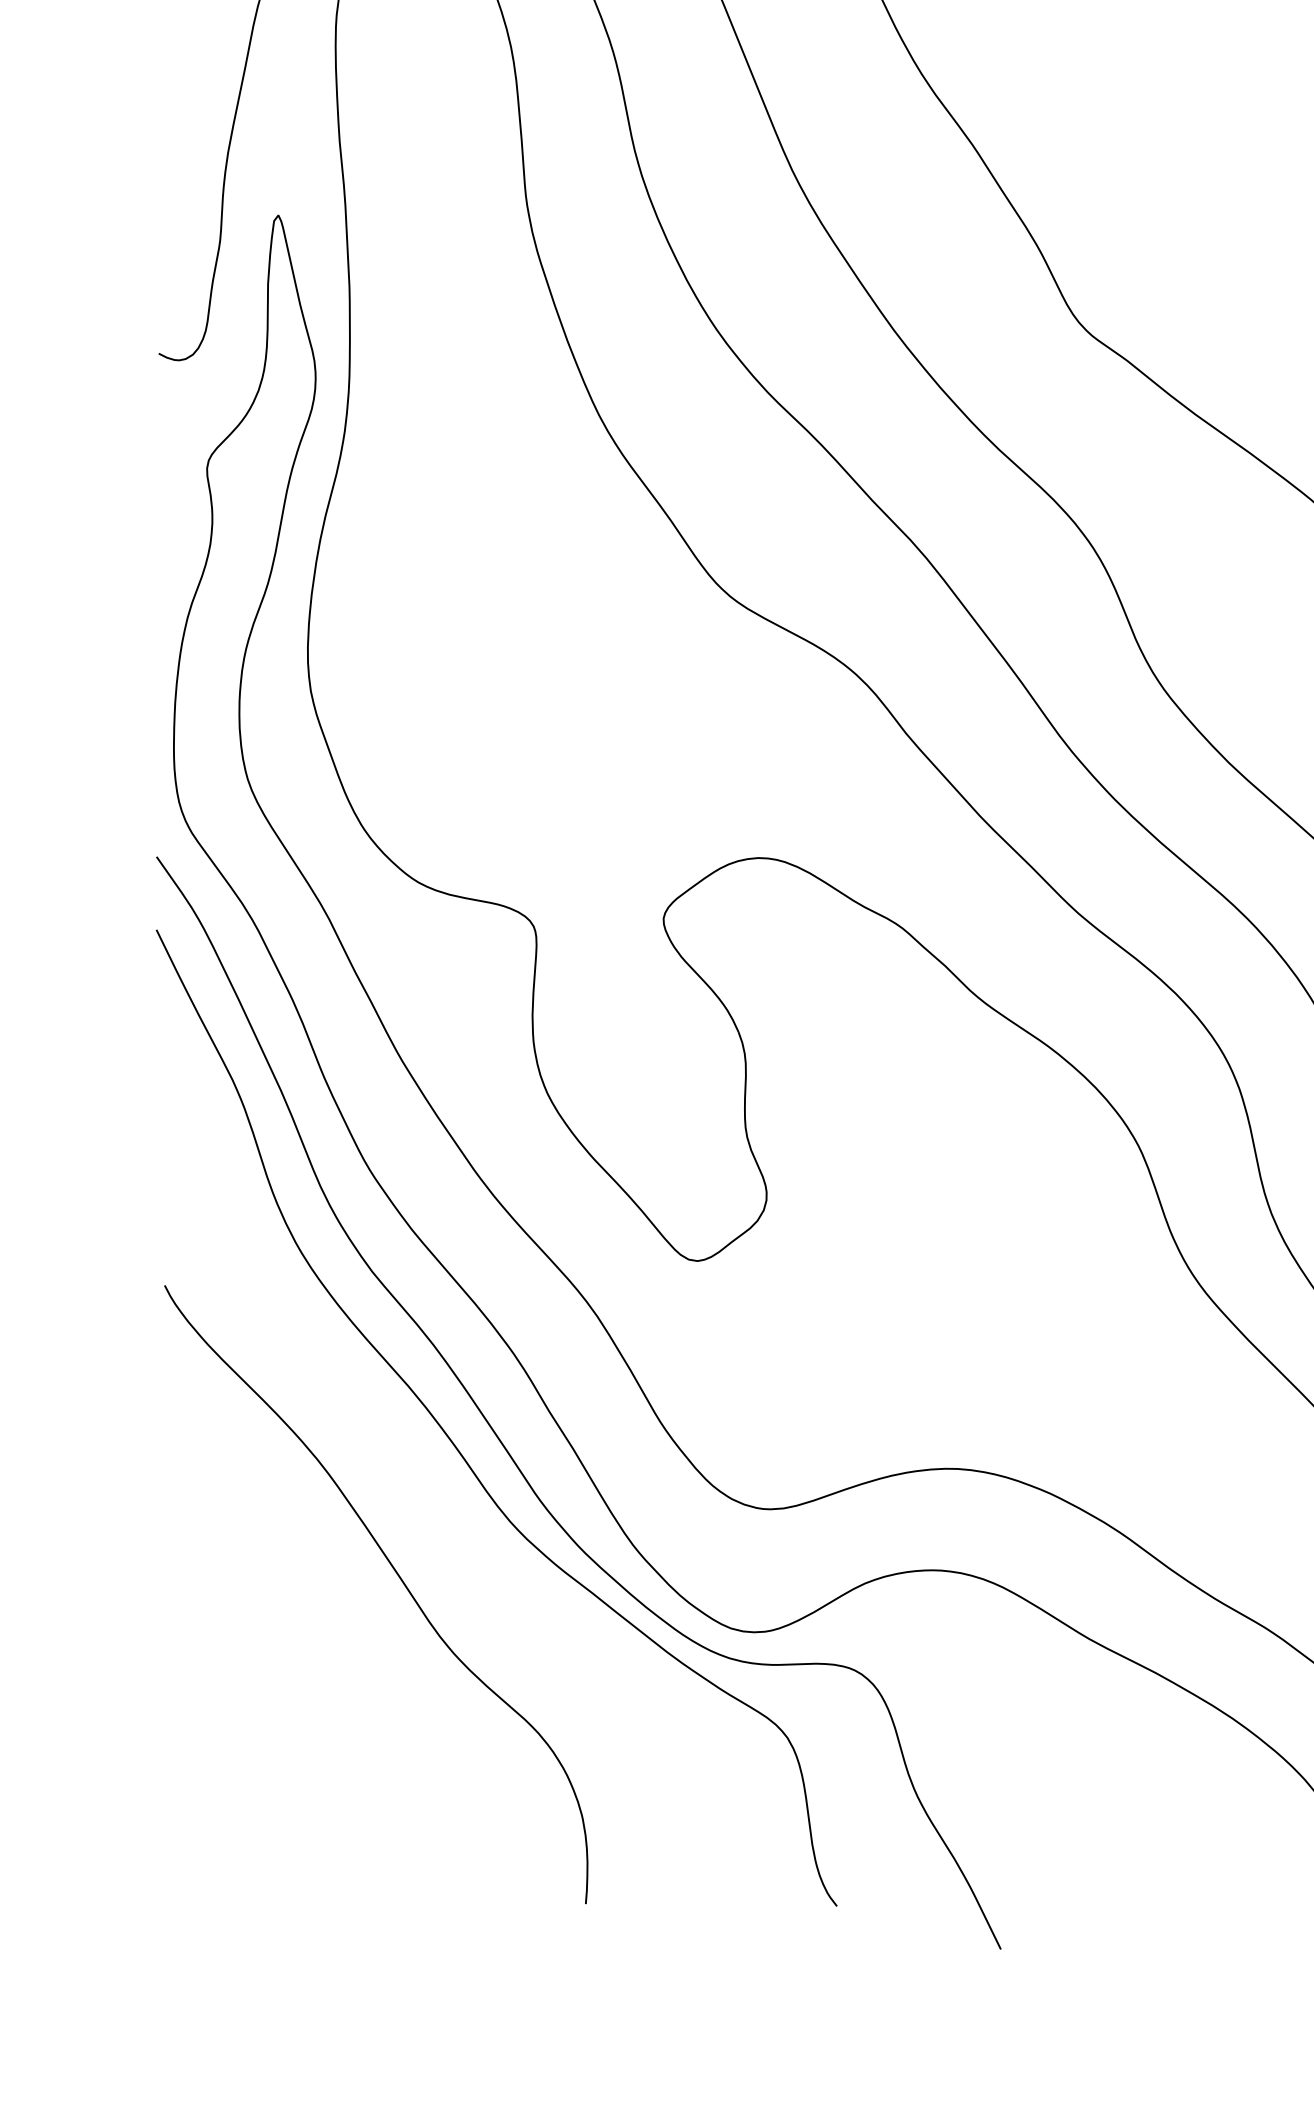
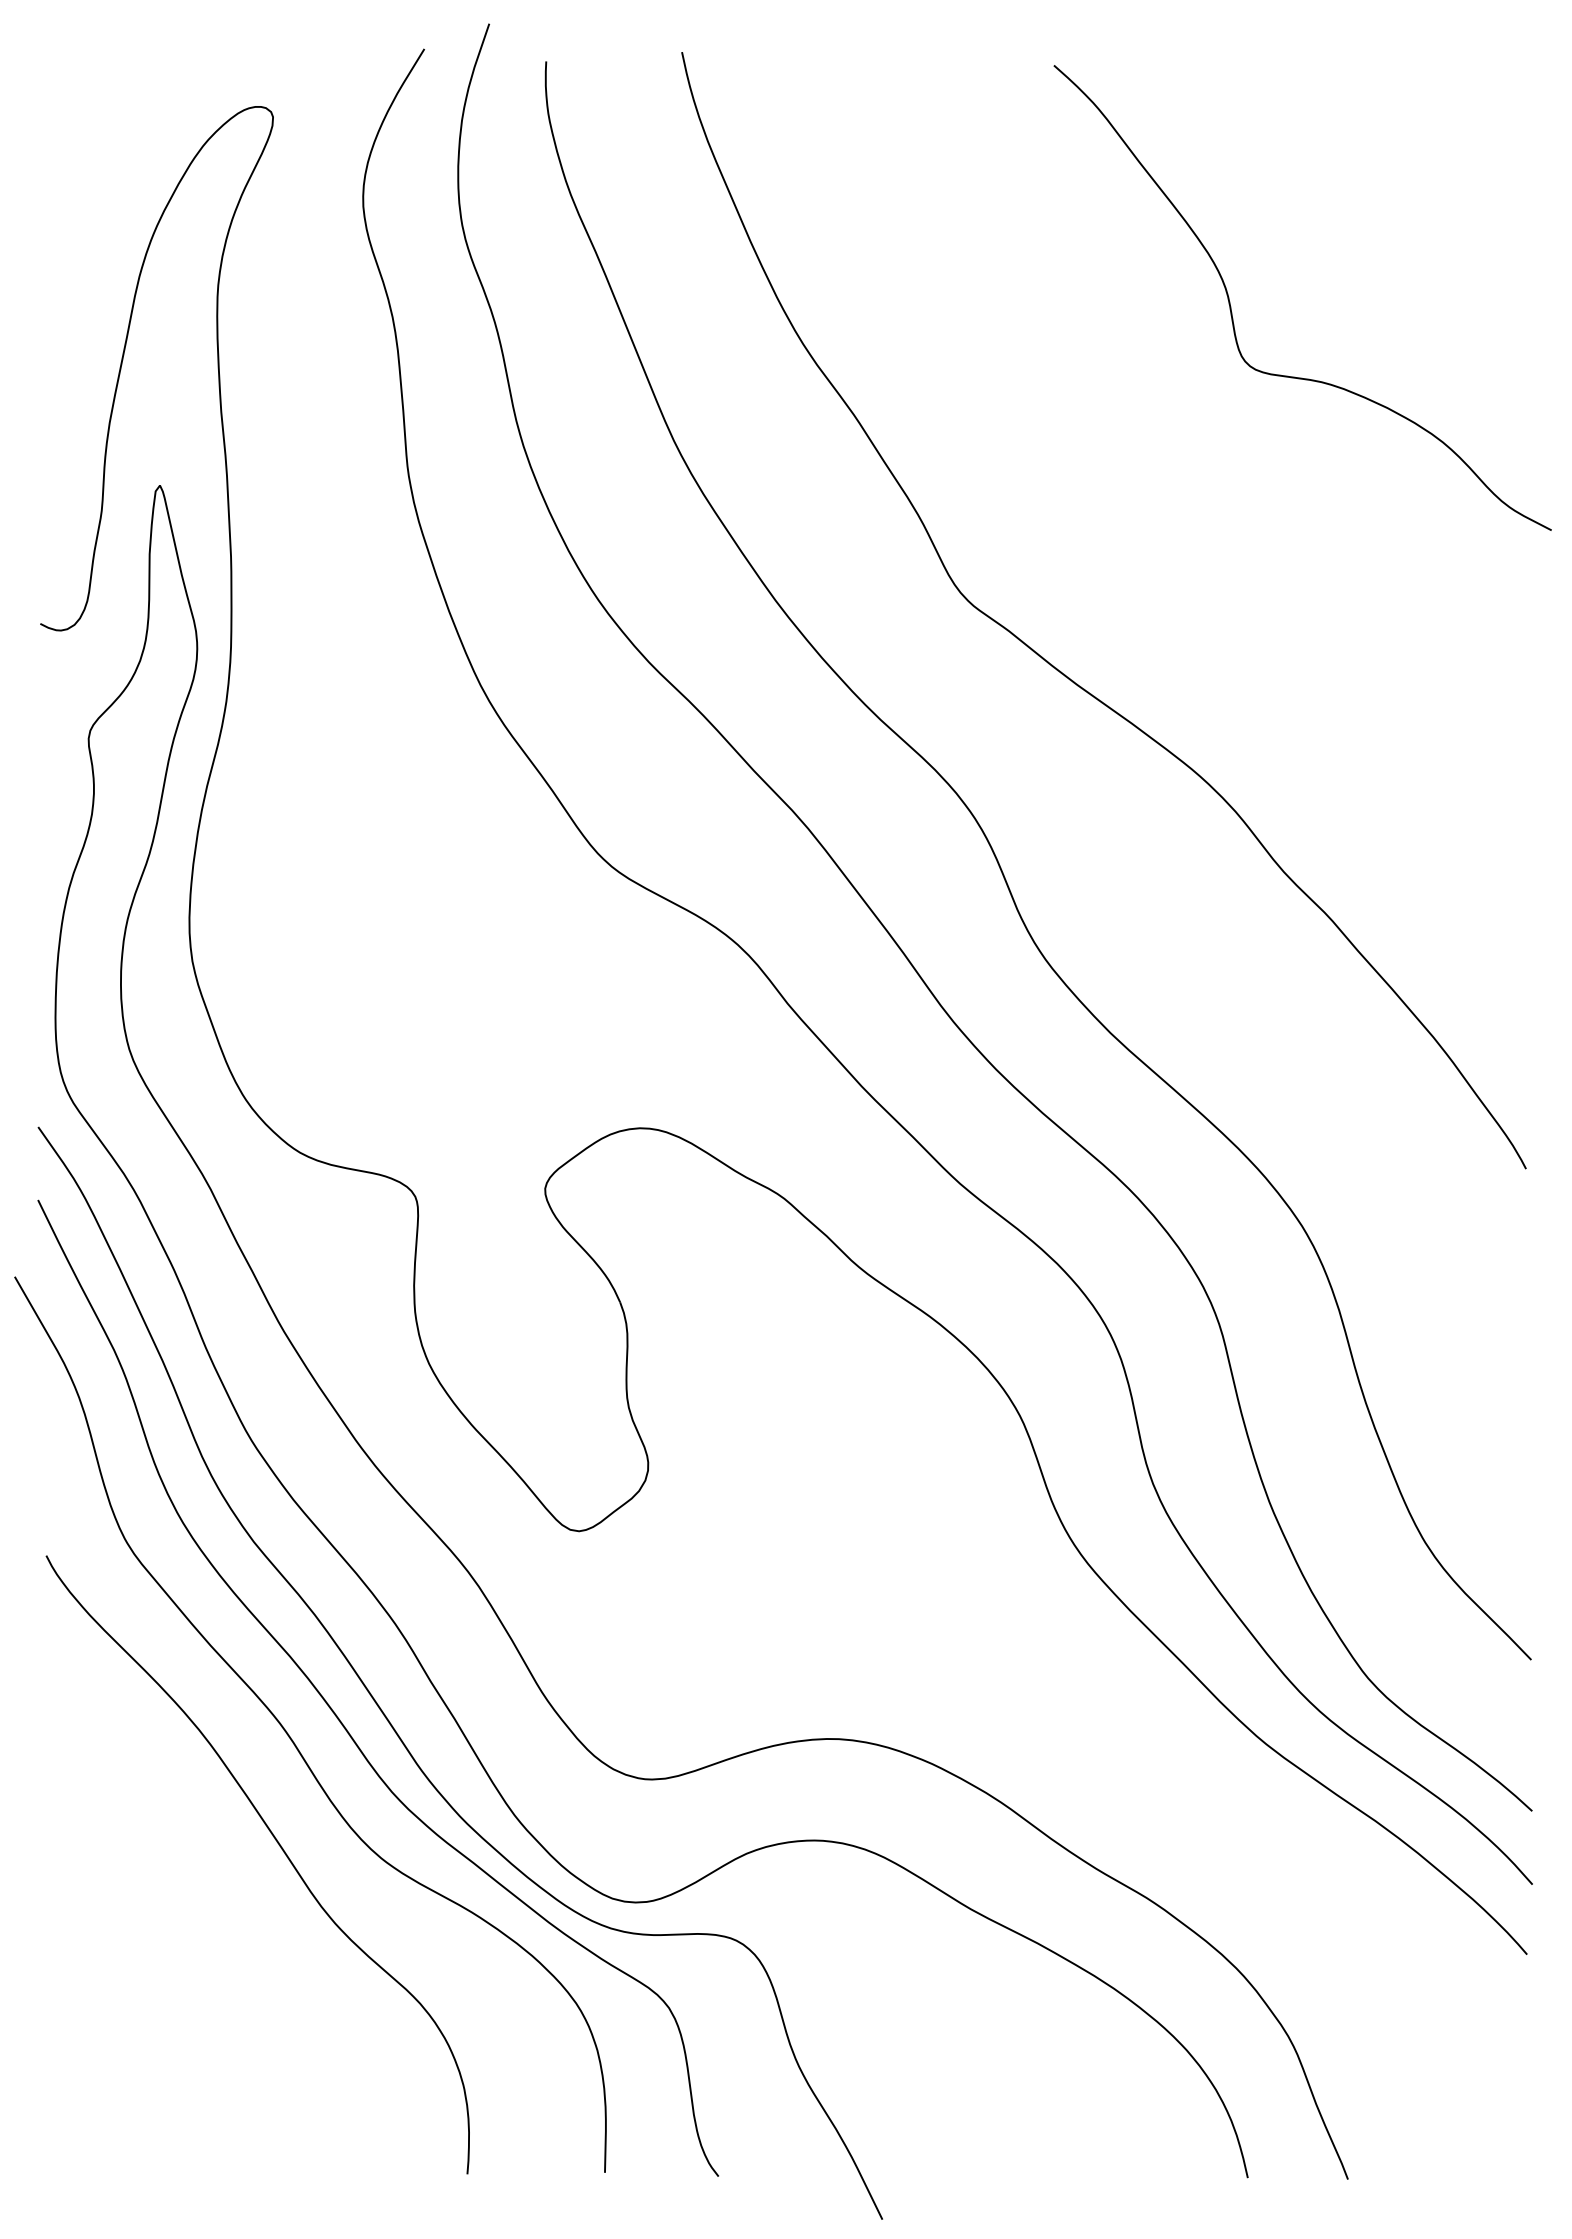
curve: (409, 1467) -> (291, 1737), added

